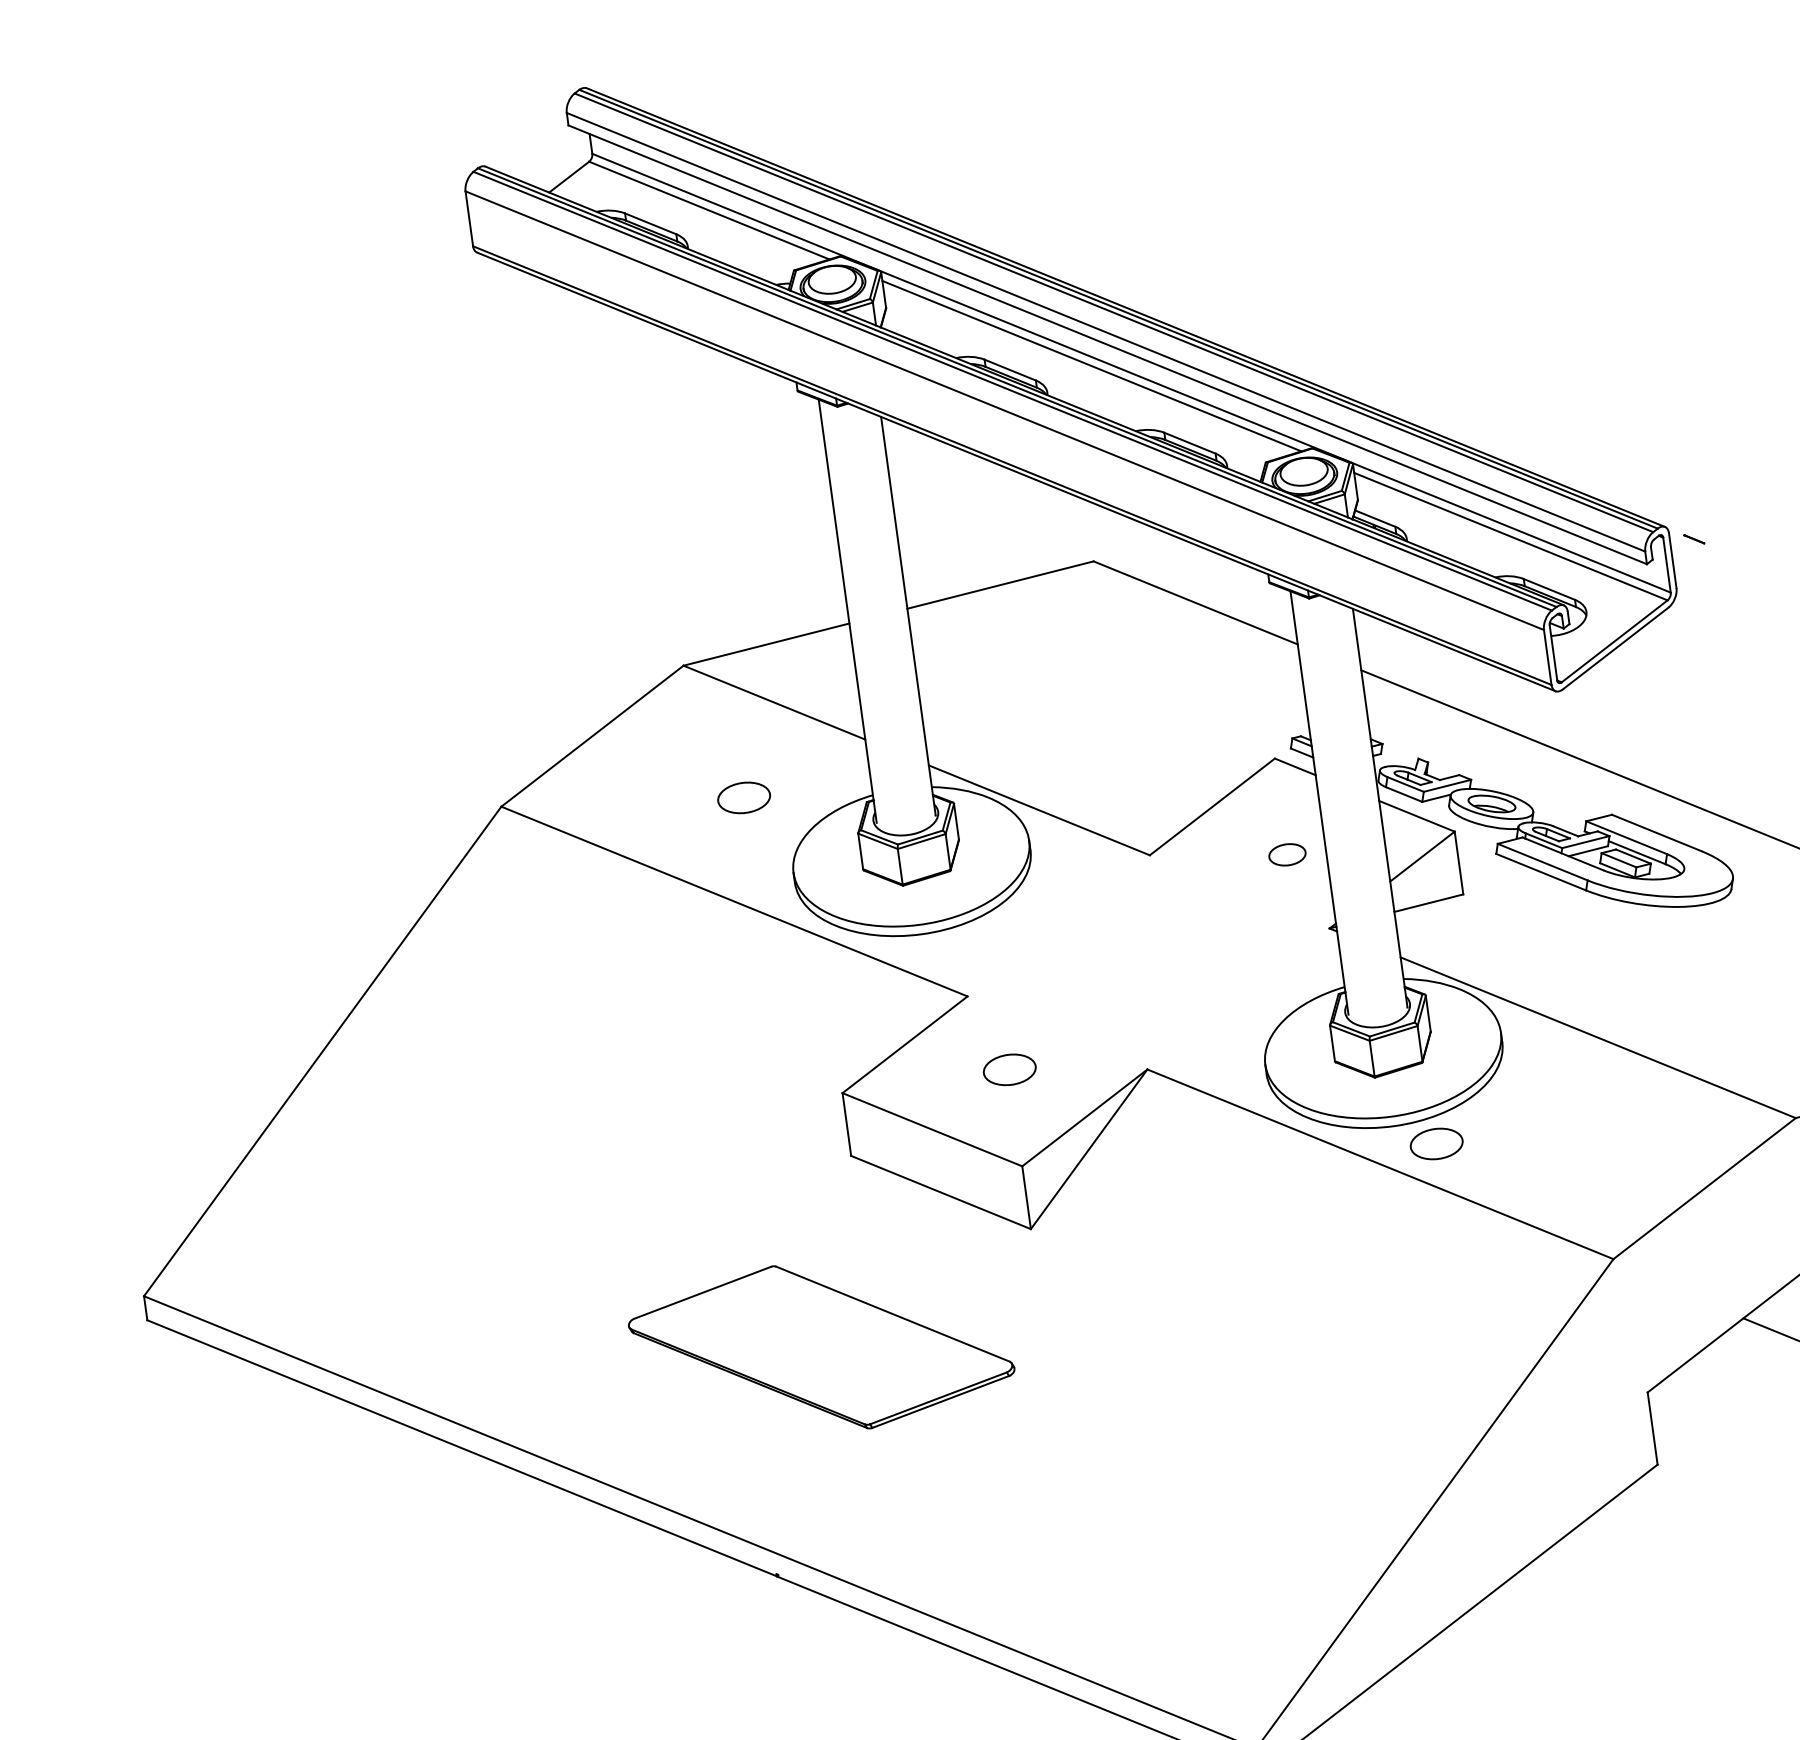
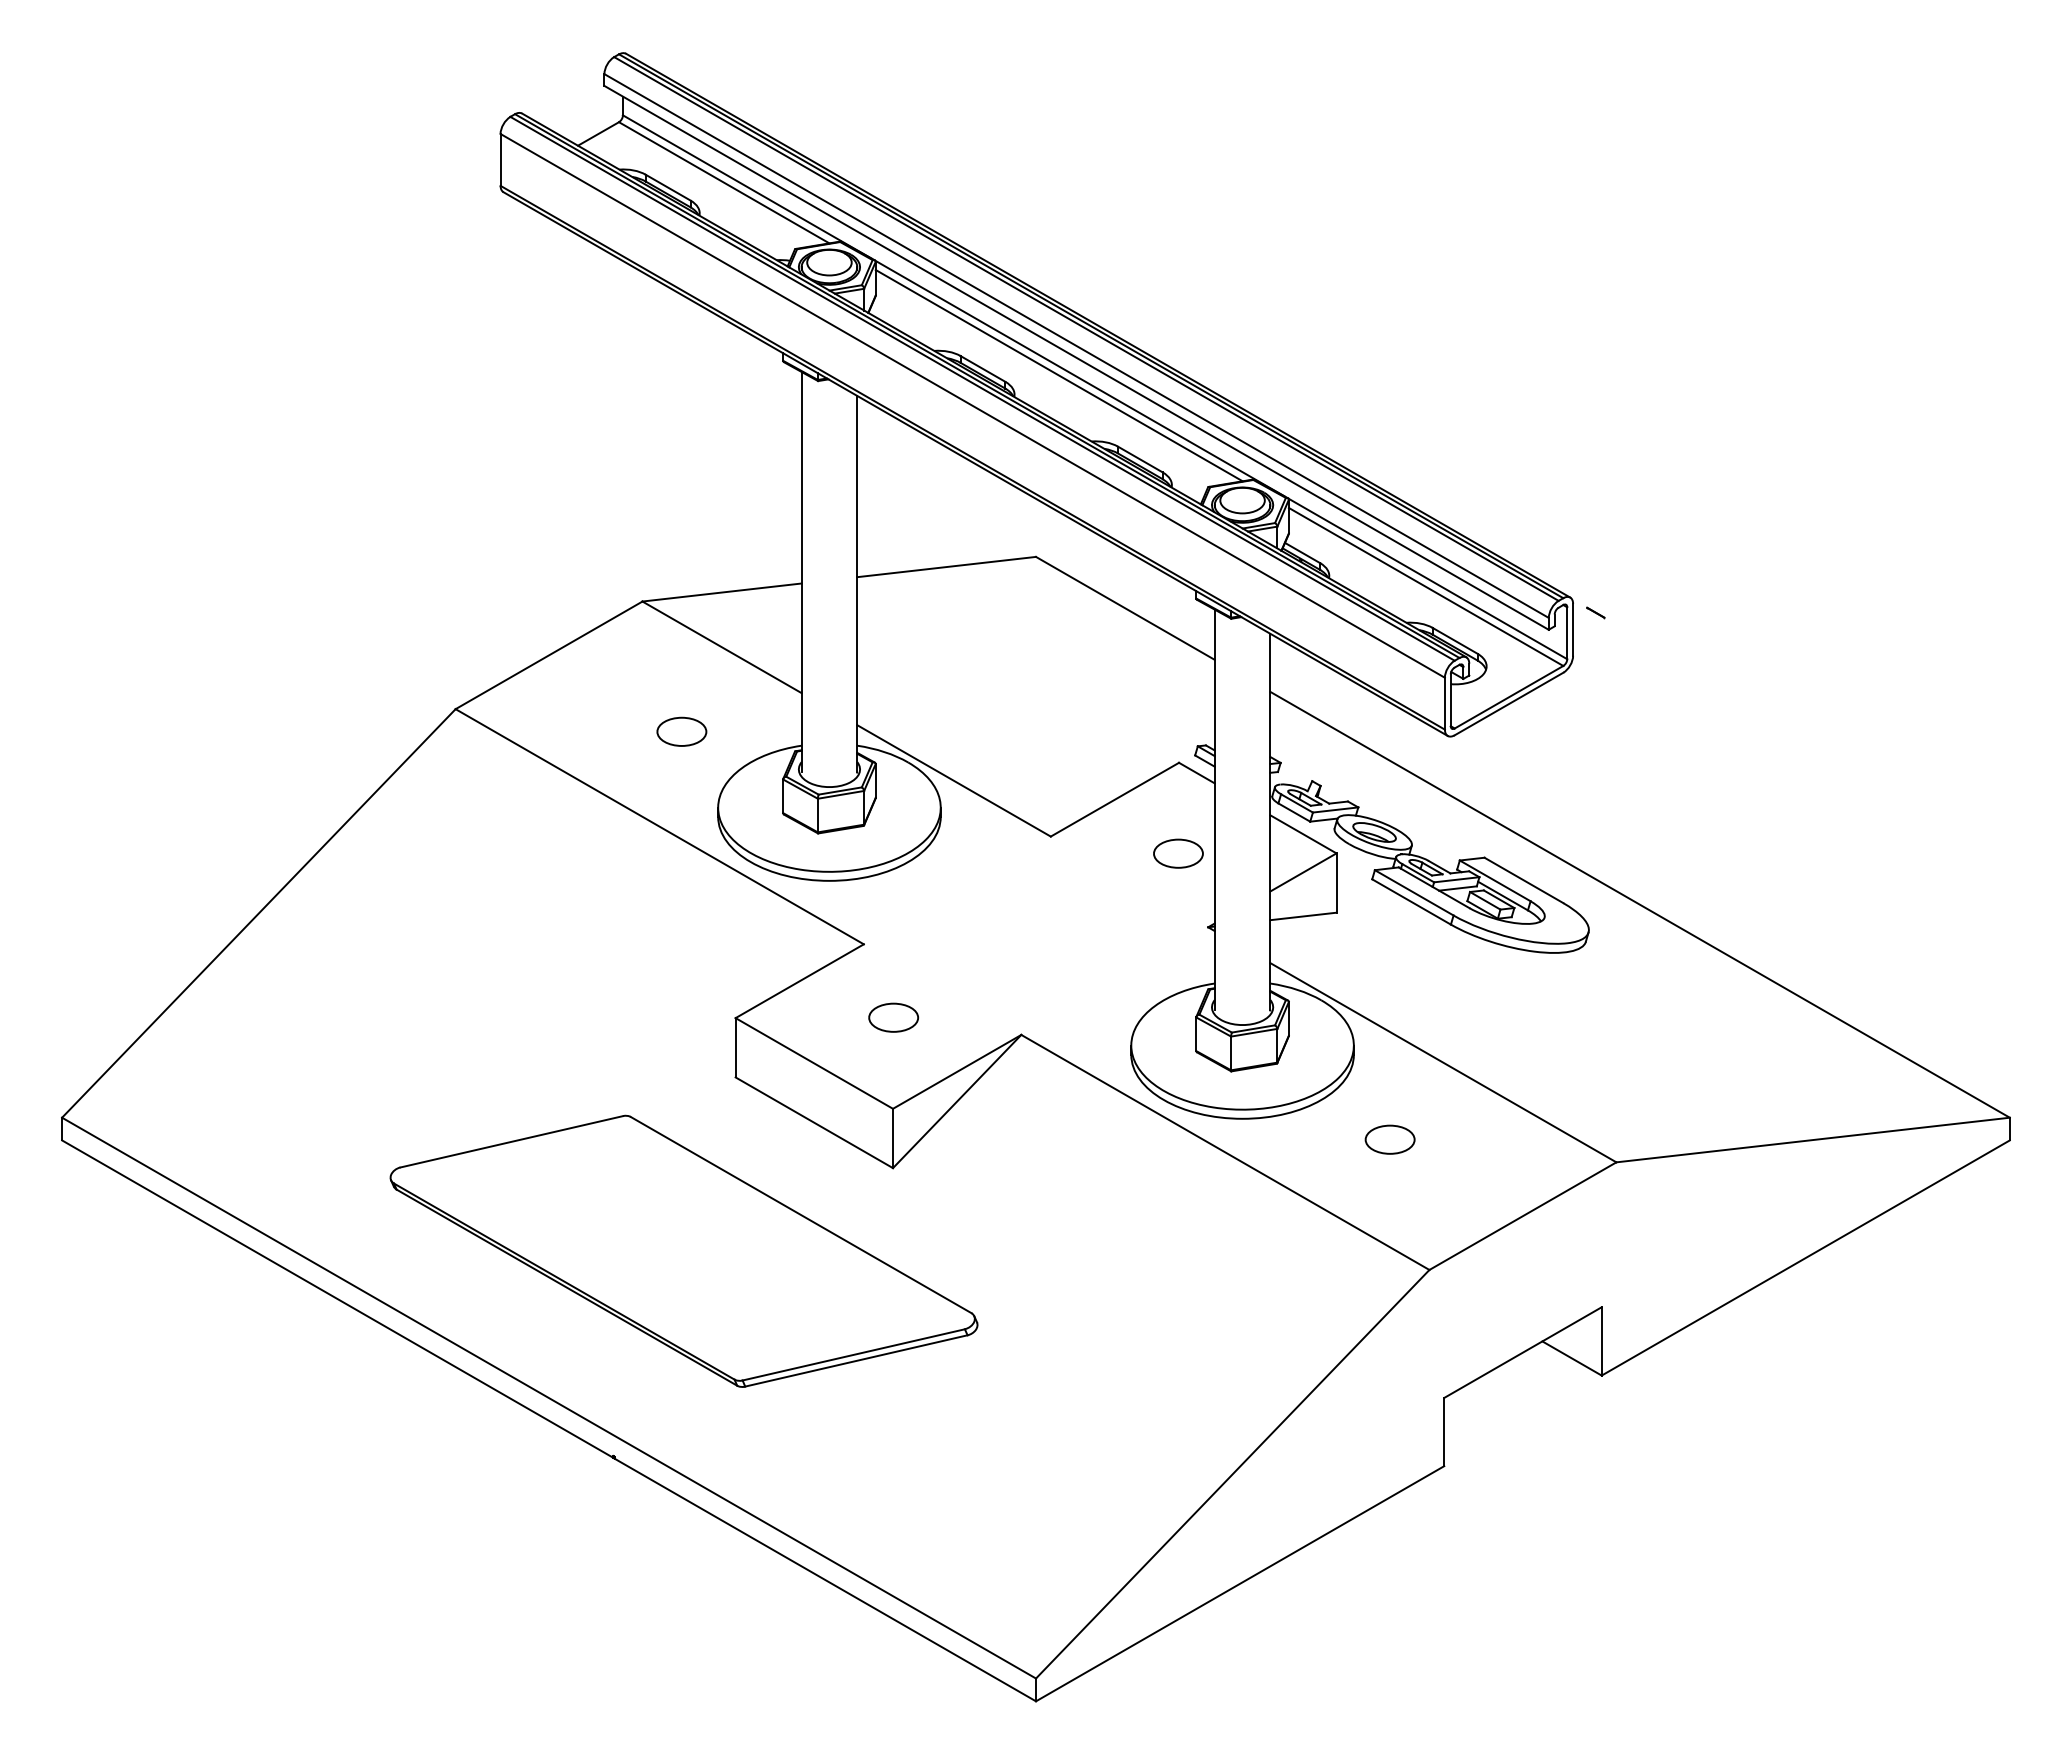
part: (1287, 854) -> (1178, 853), size x1.43
part: (1435, 1143) -> (1389, 1139), moved
part: (821, 1346) -> (683, 1250), size x1.67

